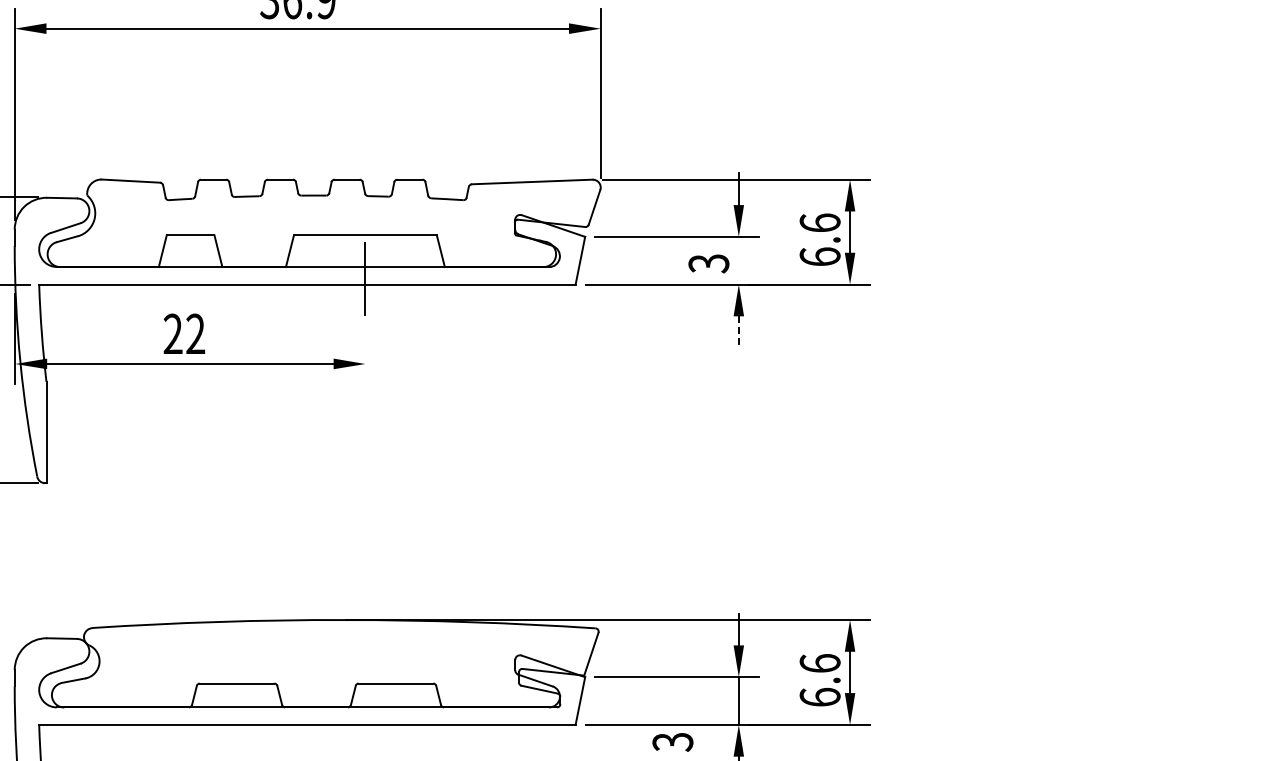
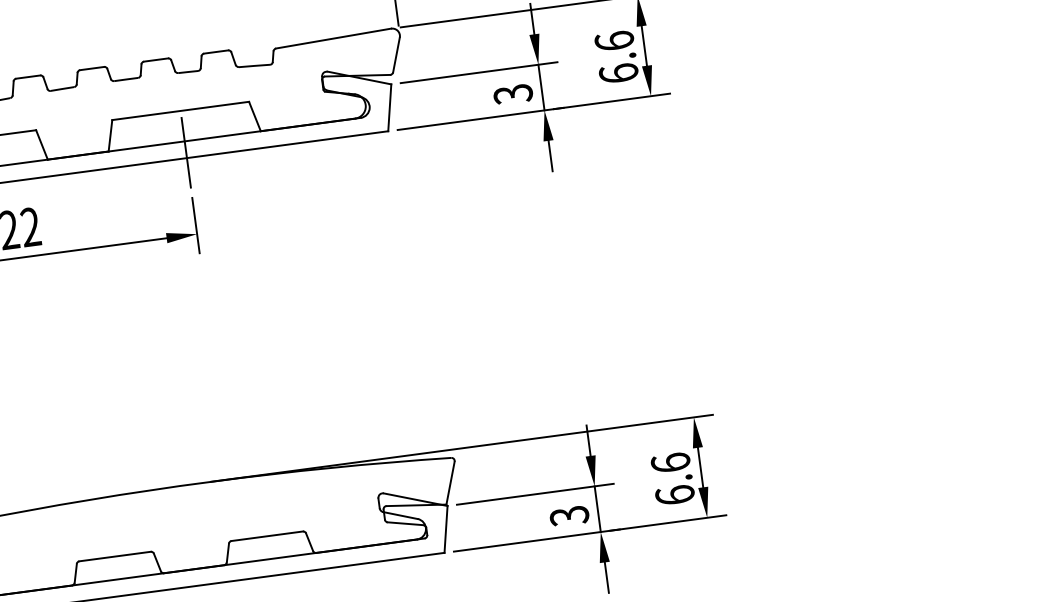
line: (738, 260) -> (541, 87), added
line: (738, 332) -> (550, 156), dashed -> solid
line: (365, 354) -> (195, 225), added
text: (672, 742) -> (569, 516), moved

